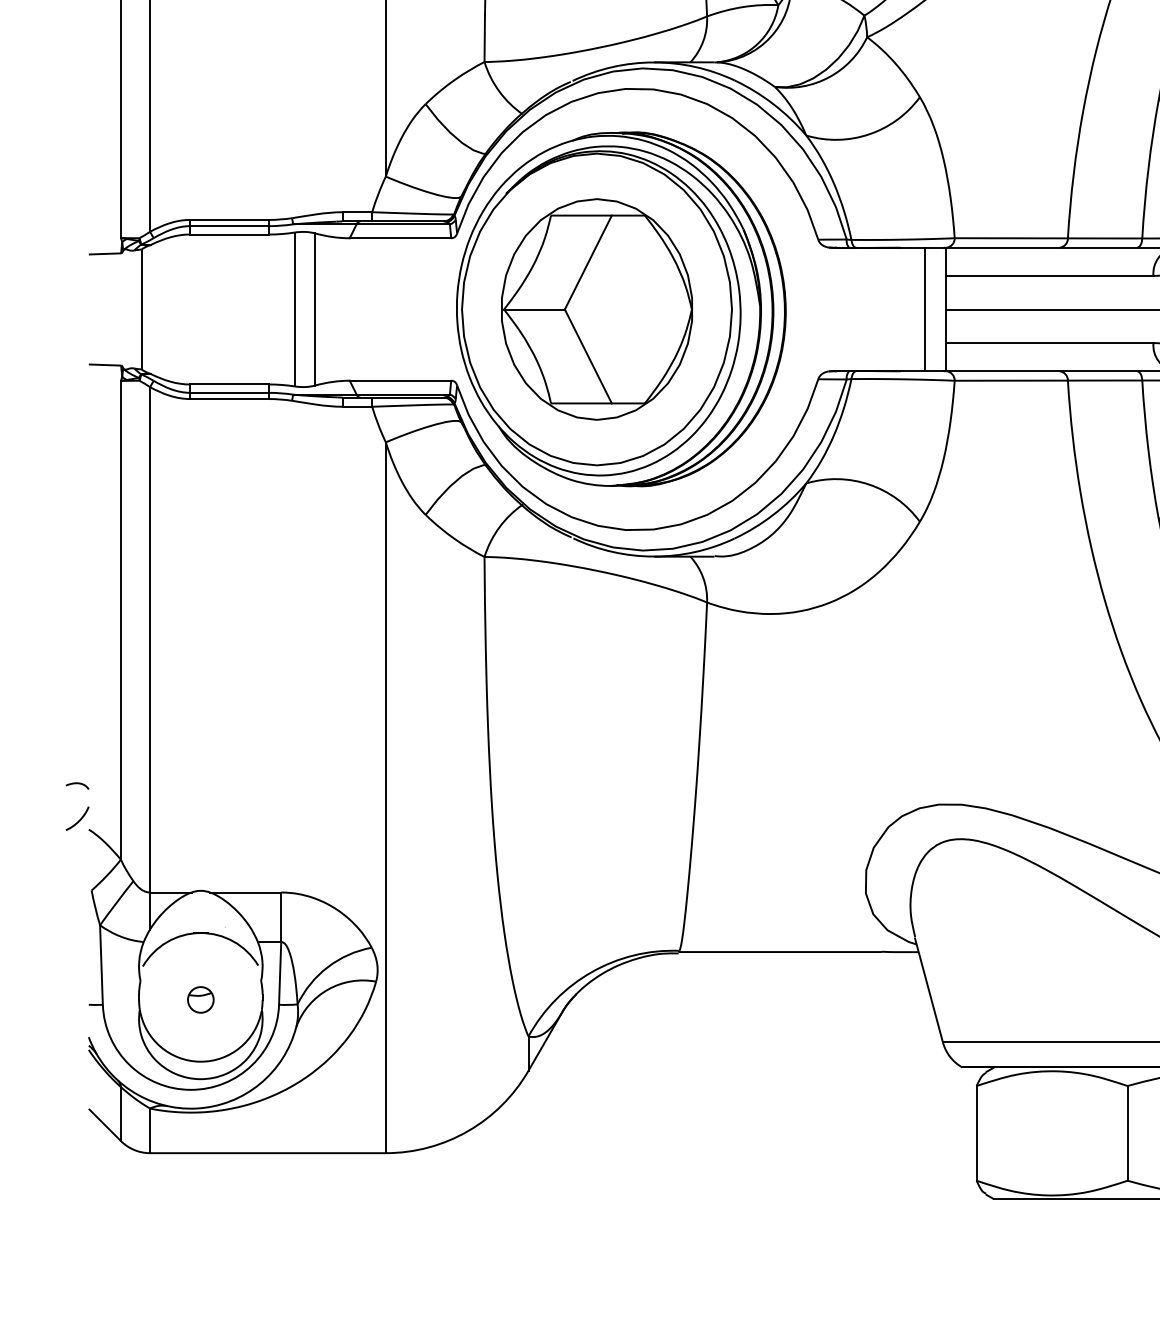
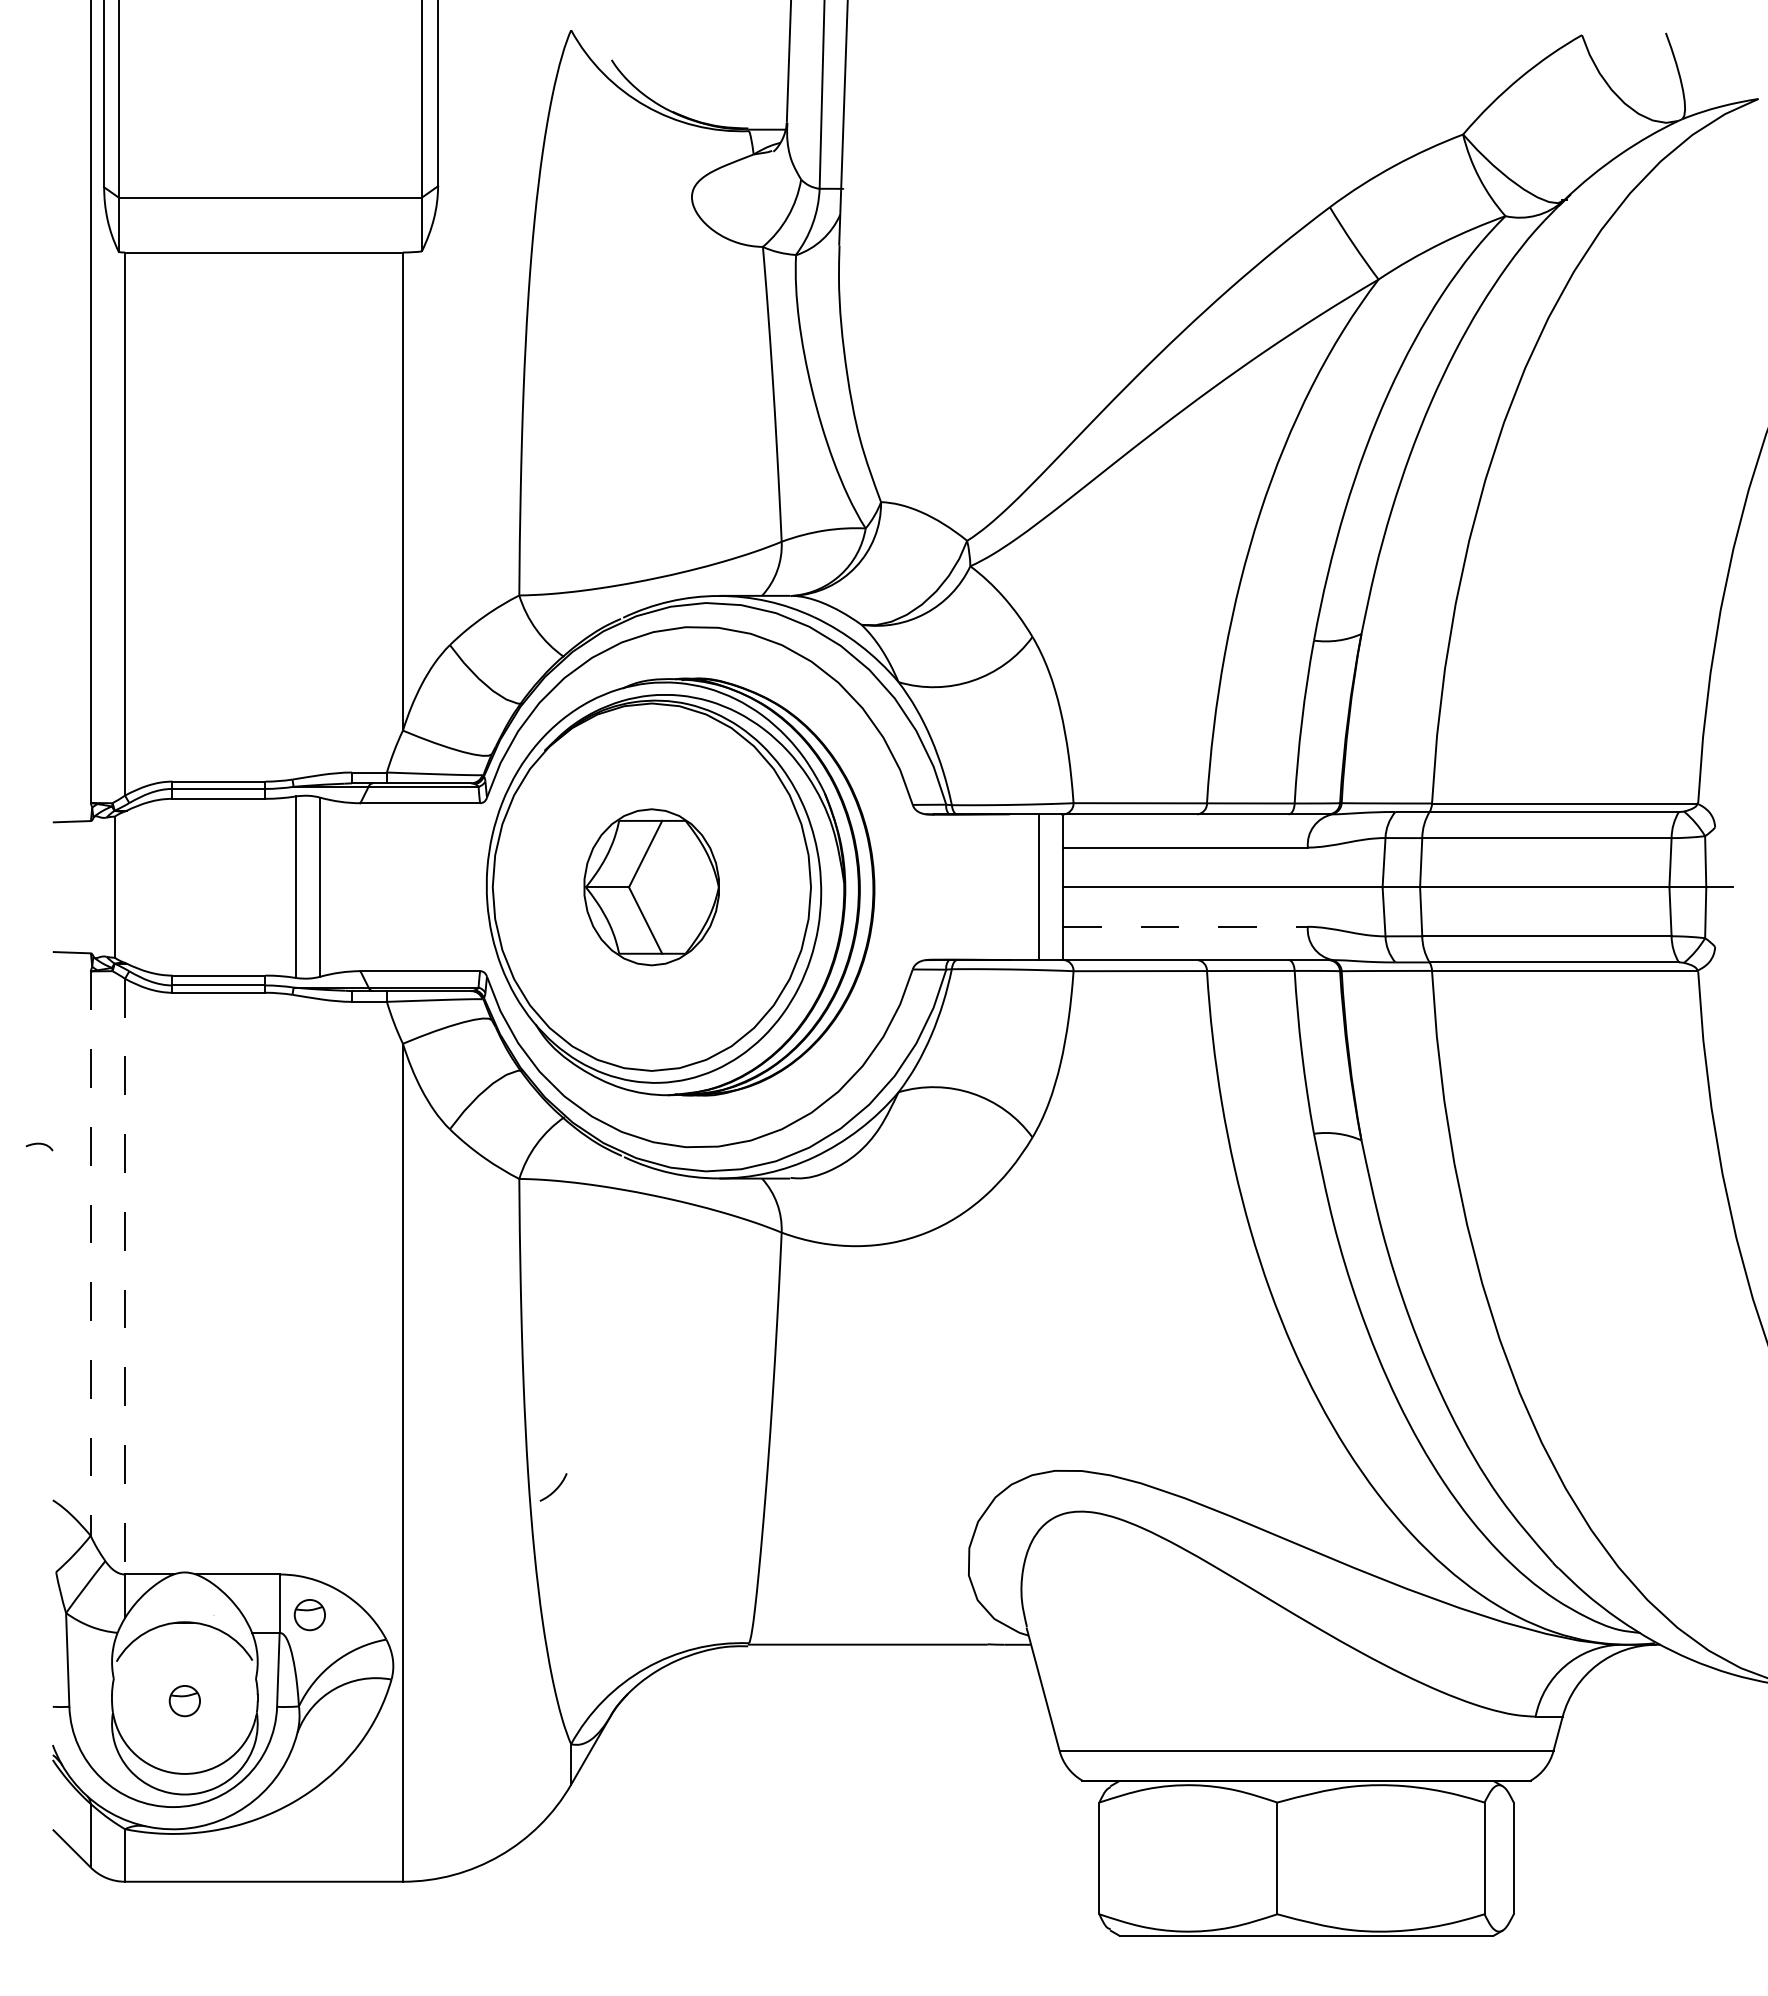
part: (596, 309) -> (651, 887), size x0.6
line: (1049, 342) -> (1185, 926), solid -> dashed
line: (120, 621) -> (90, 1254), solid -> dashed
line: (150, 639) -> (125, 1276), solid -> dashed
curve: (77, 783) -> (39, 1144), moved
curve: (79, 819) -> (555, 1488), moved
part: (306, 927) -> (309, 1615), added

